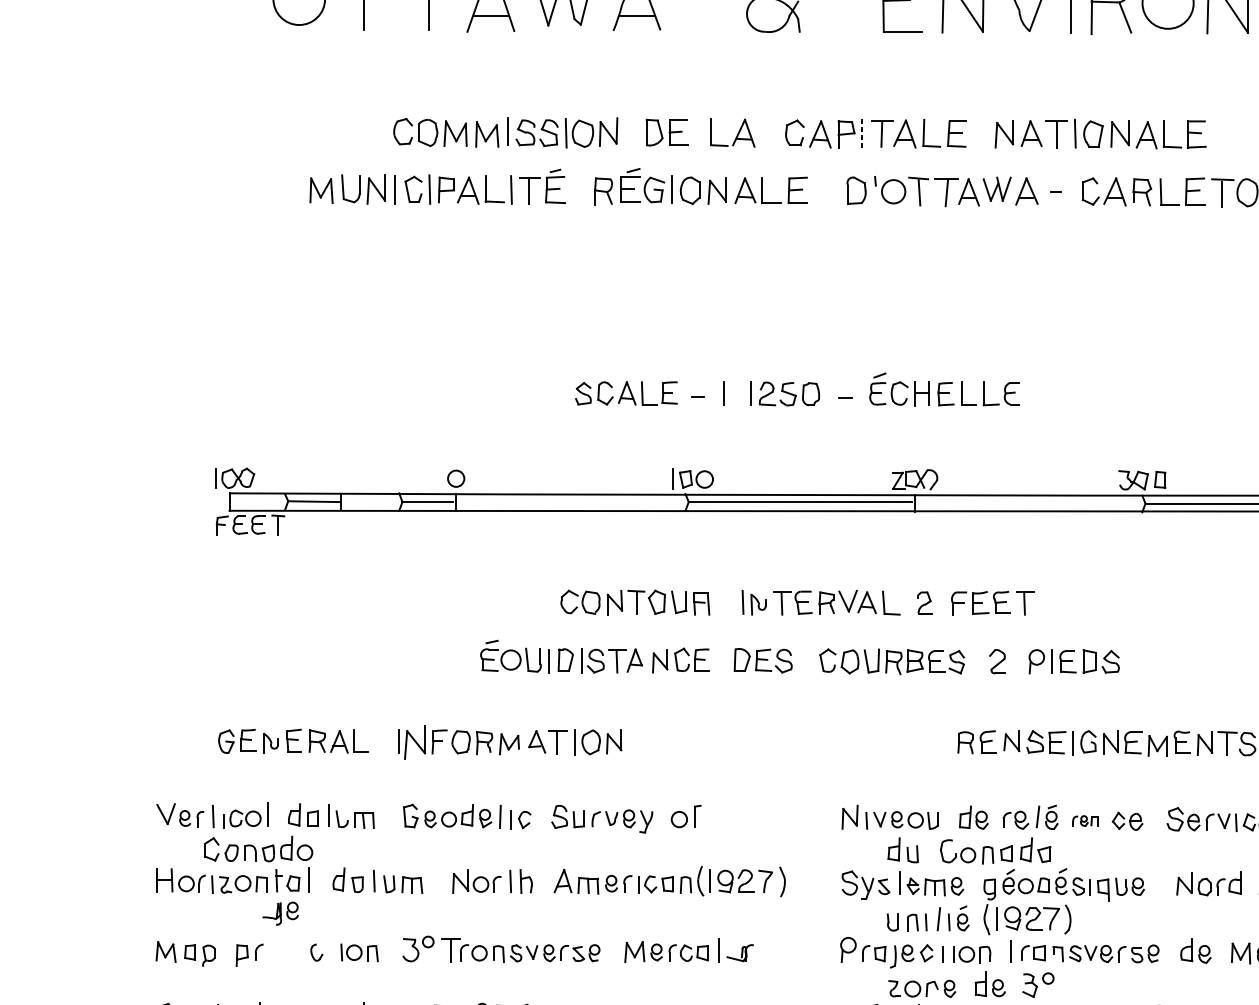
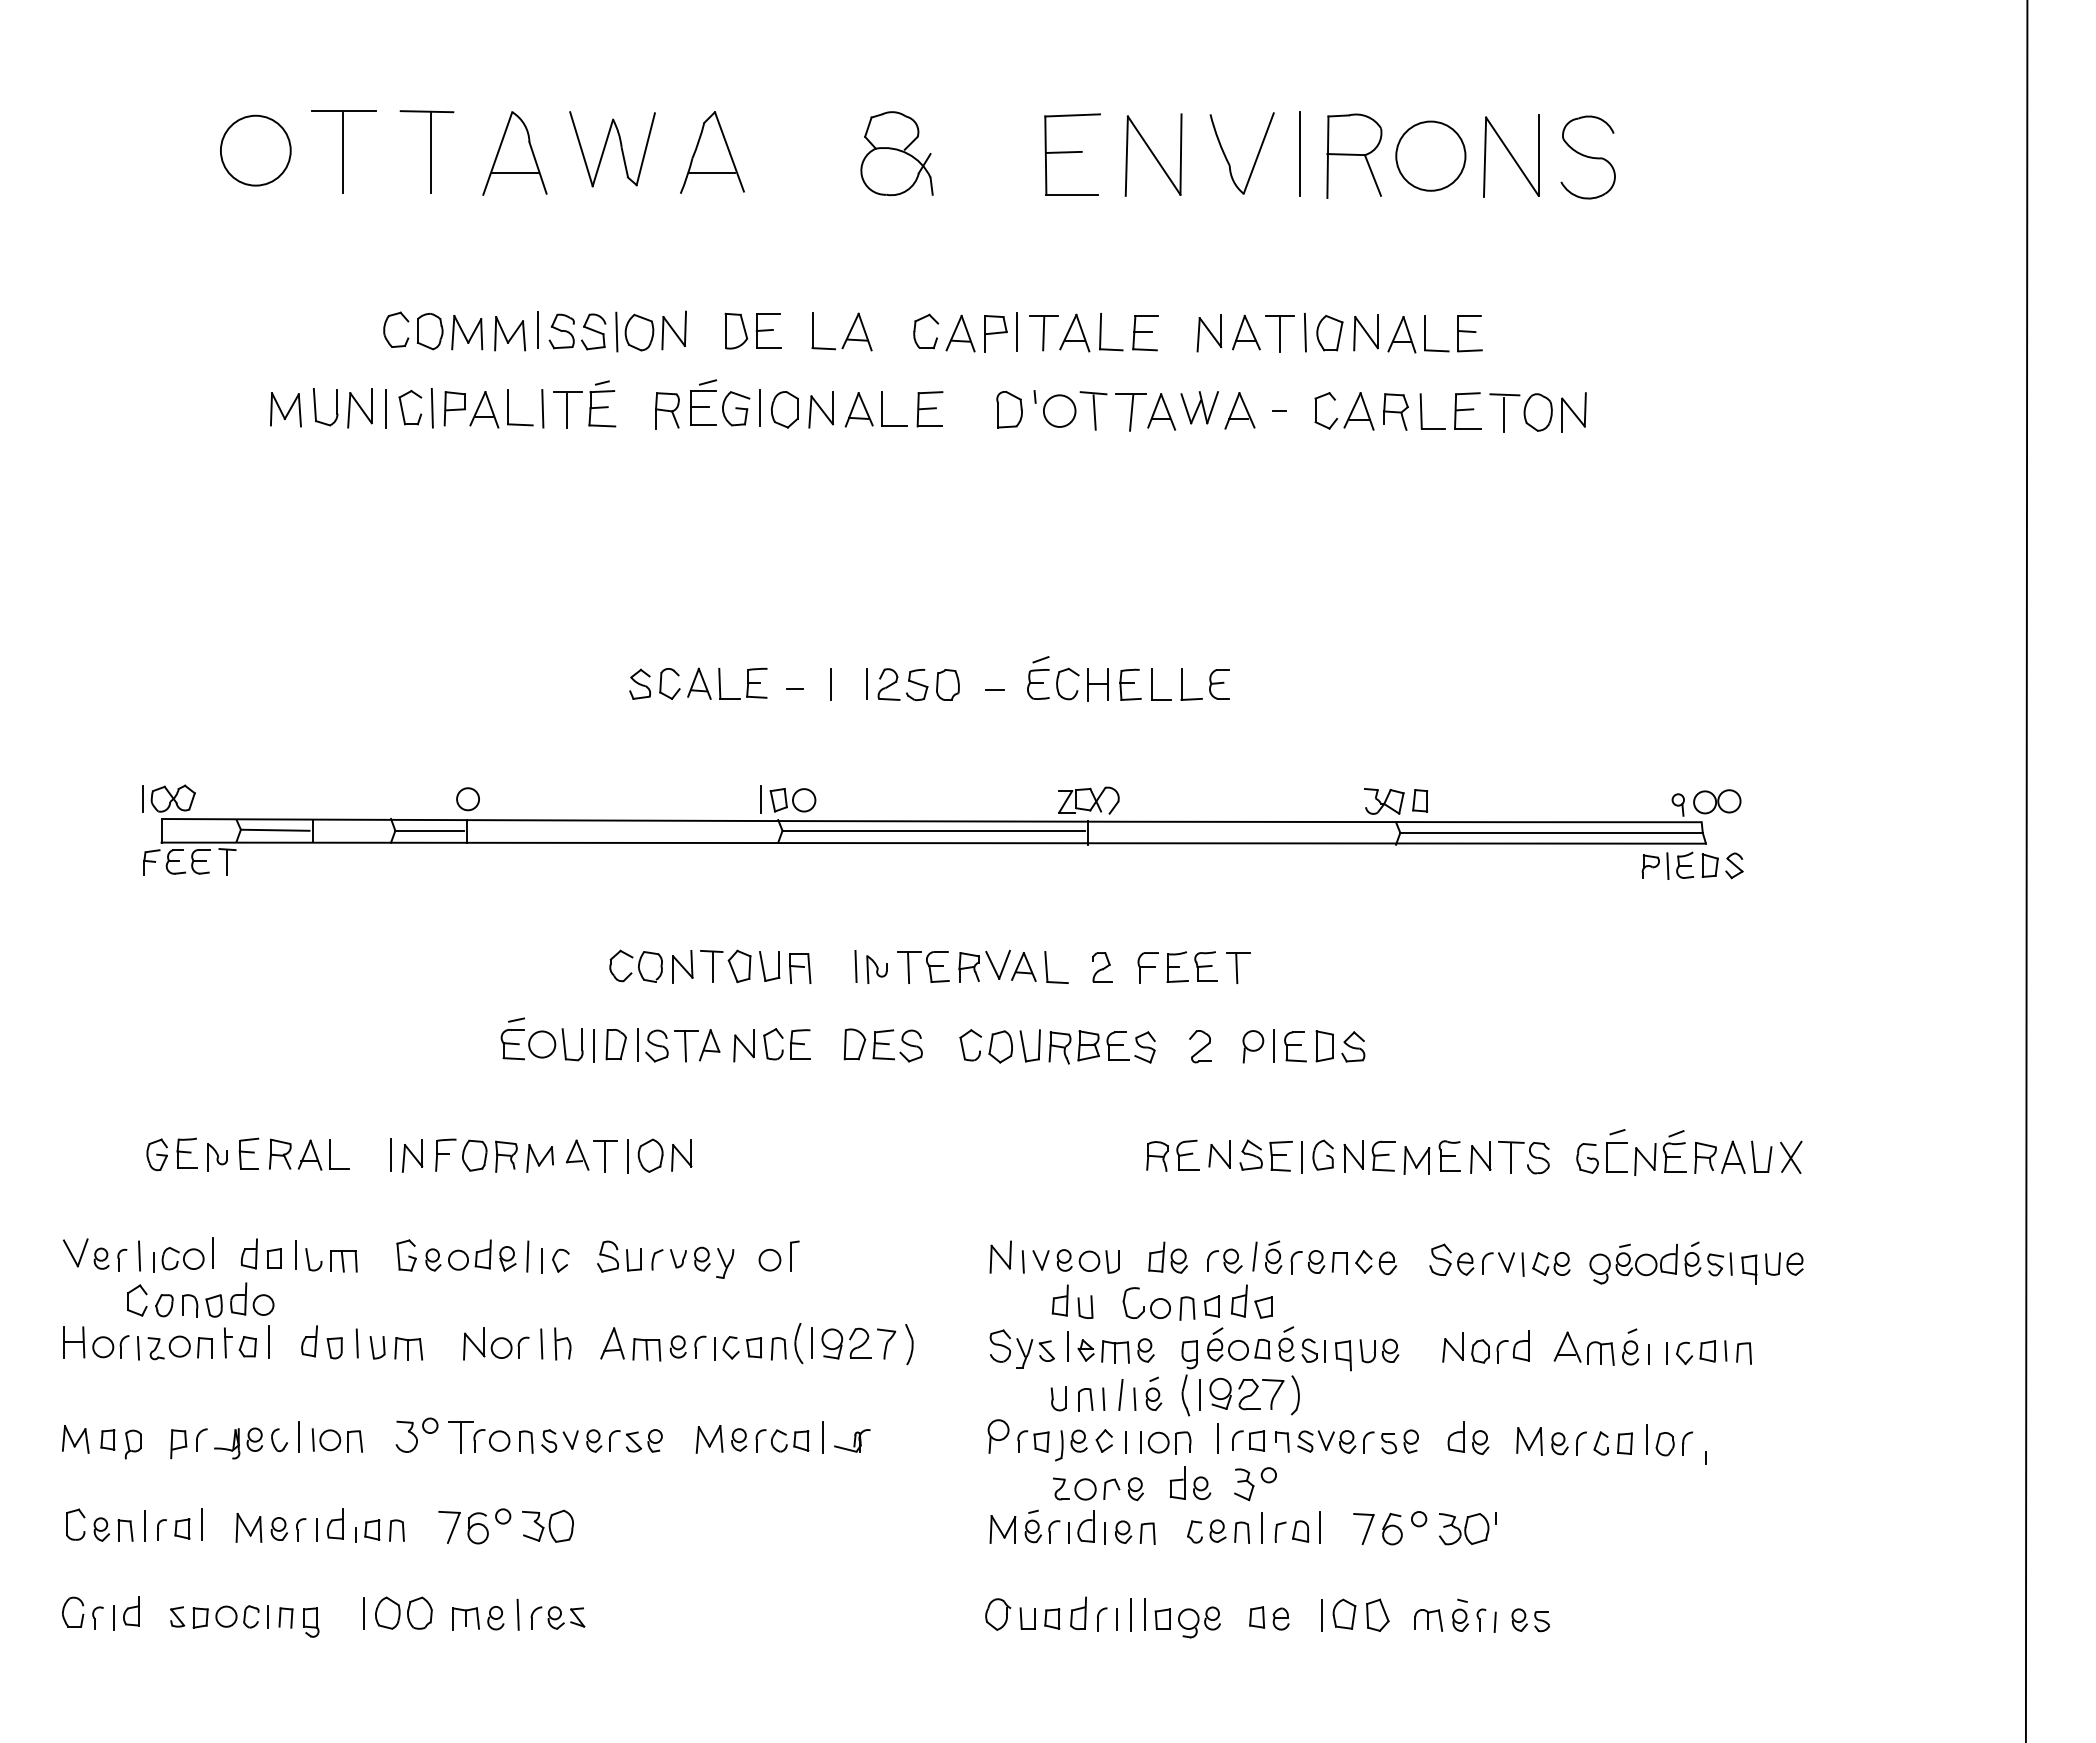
line: (862, 133) -> (1017, 332), dashed -> solid
part: (415, 742) -> (412, 1155), size x0.71
part: (1085, 821) -> (1318, 1262), size x1.67
part: (280, 913) -> (238, 1443), moved
line: (330, 949) -> (298, 1436), added

